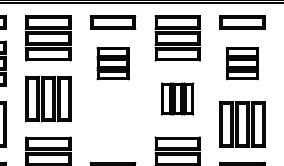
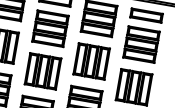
part: (112, 63) -> (50, 28), size x1.43
part: (242, 63) -> (141, 44), size x1.43
part: (177, 98) -> (91, 61), size x1.43
part: (112, 124) -> (42, 71), added

